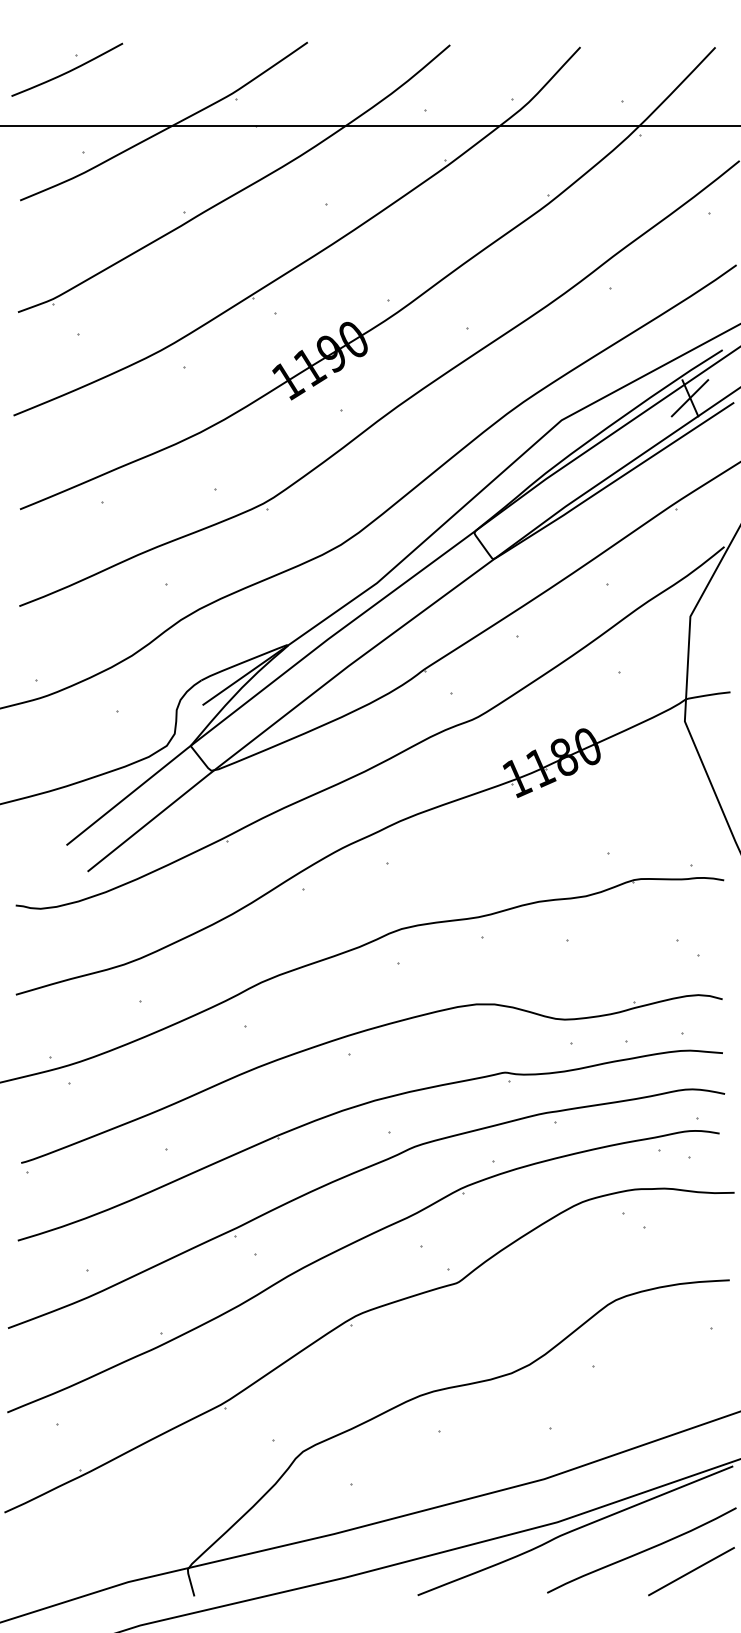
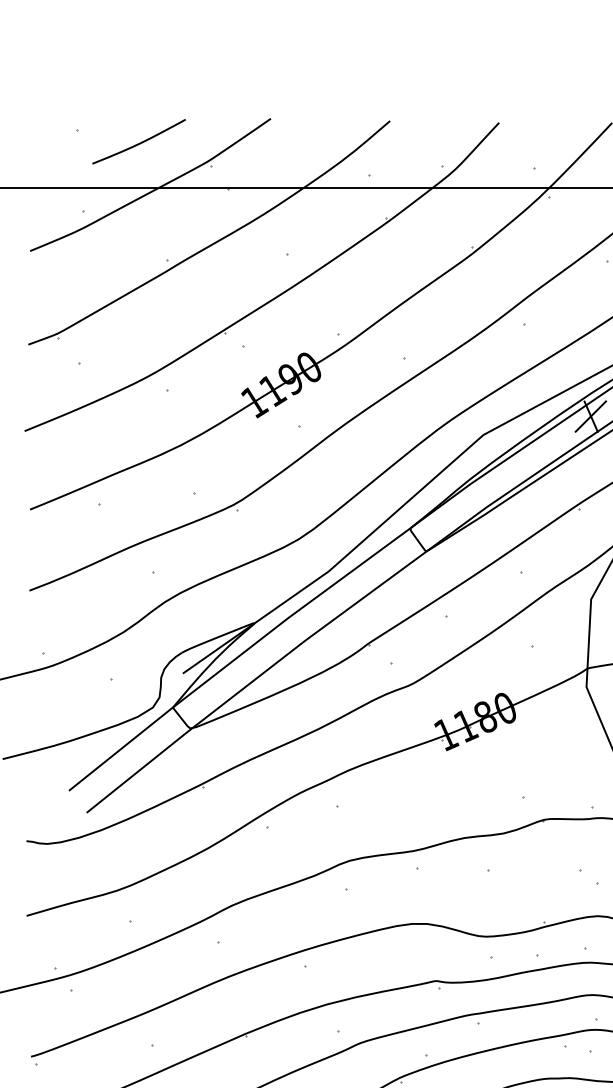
curve: (67, 71) -> (139, 143), moved

